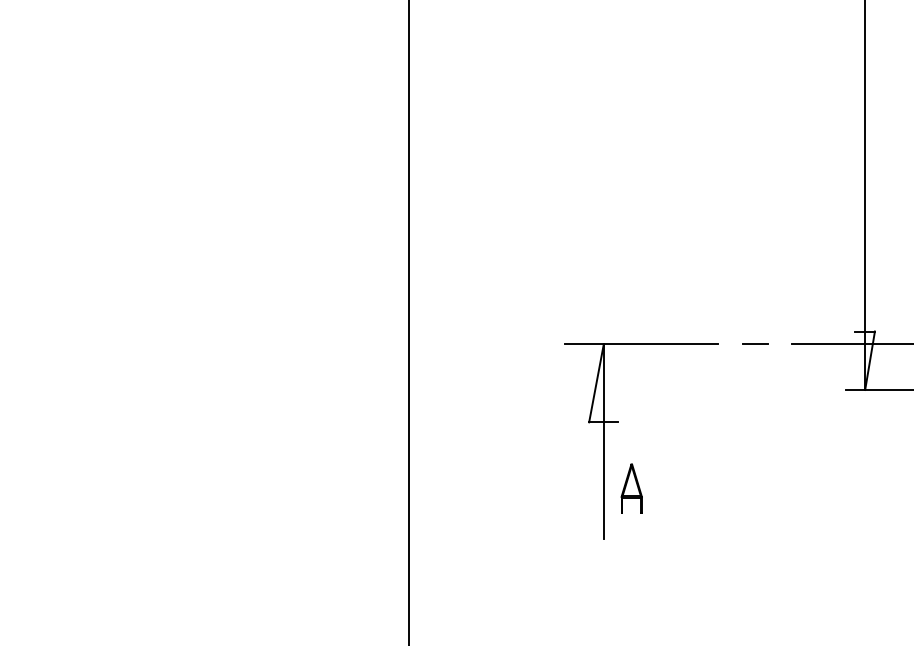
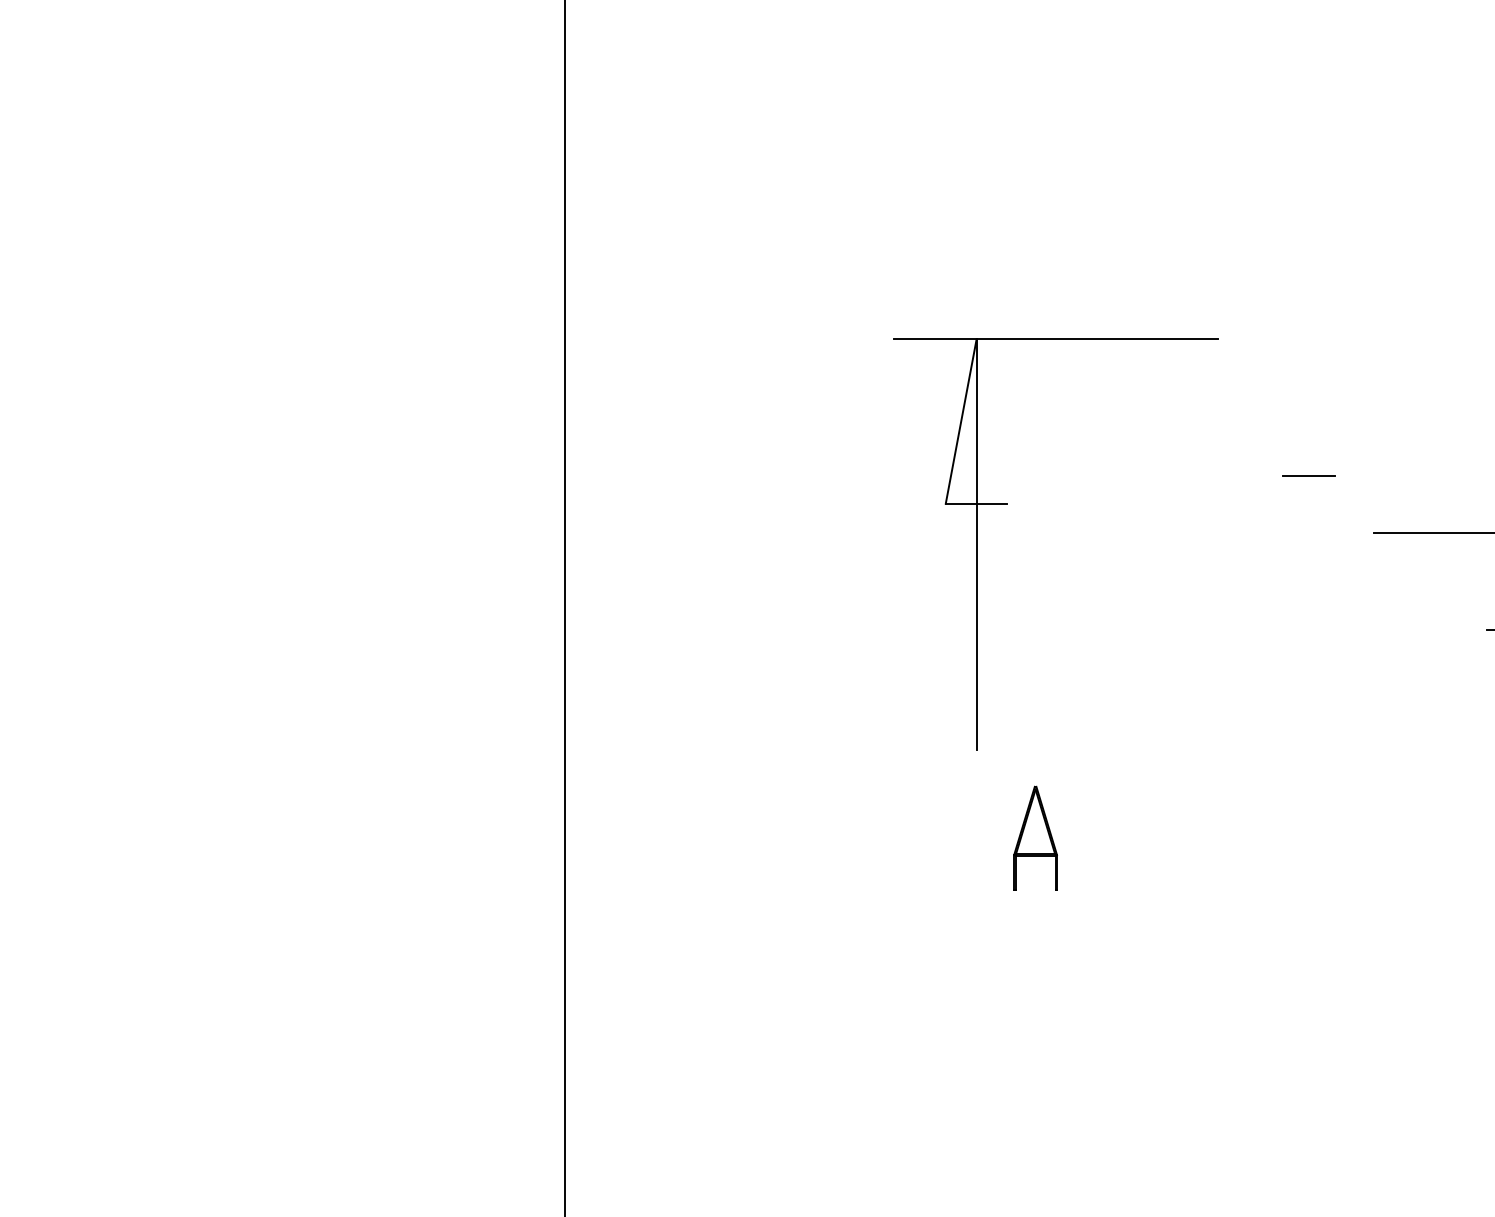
line: (755, 343) -> (1309, 474), moved
part: (618, 422) -> (1007, 504), moved

